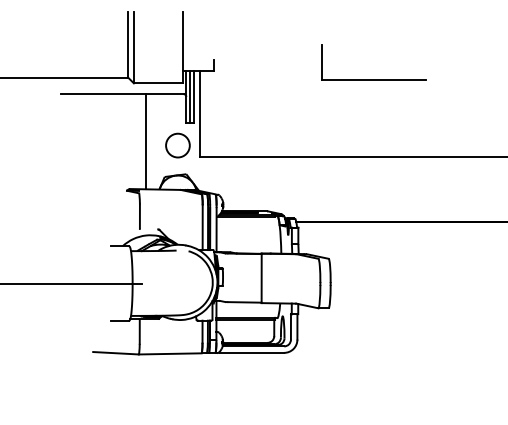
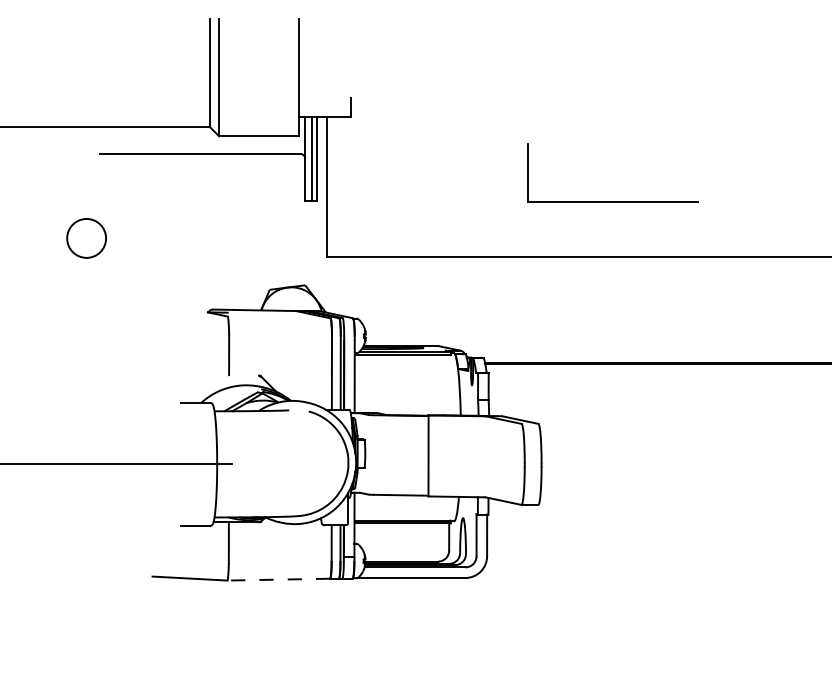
part: (373, 79) -> (611, 200), moved
line: (145, 141) -> (238, 231), removed
circle: (177, 145) -> (85, 238), moved
line: (169, 353) -> (277, 578), solid -> dashed

